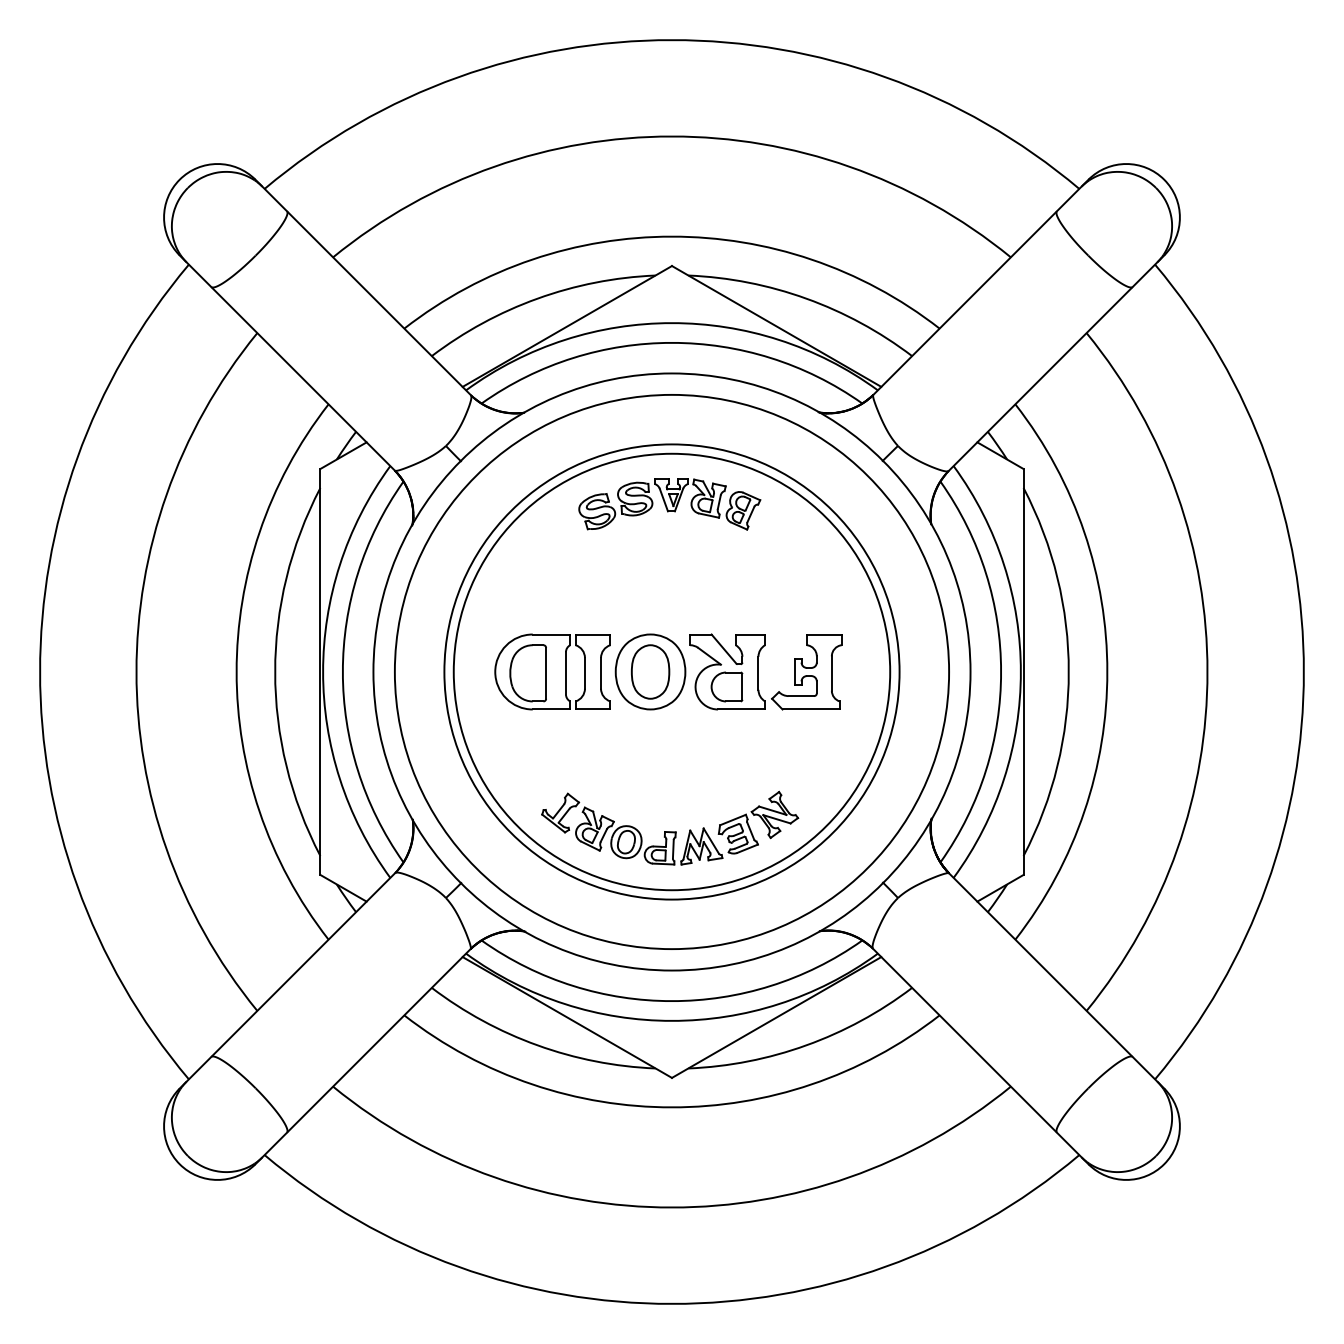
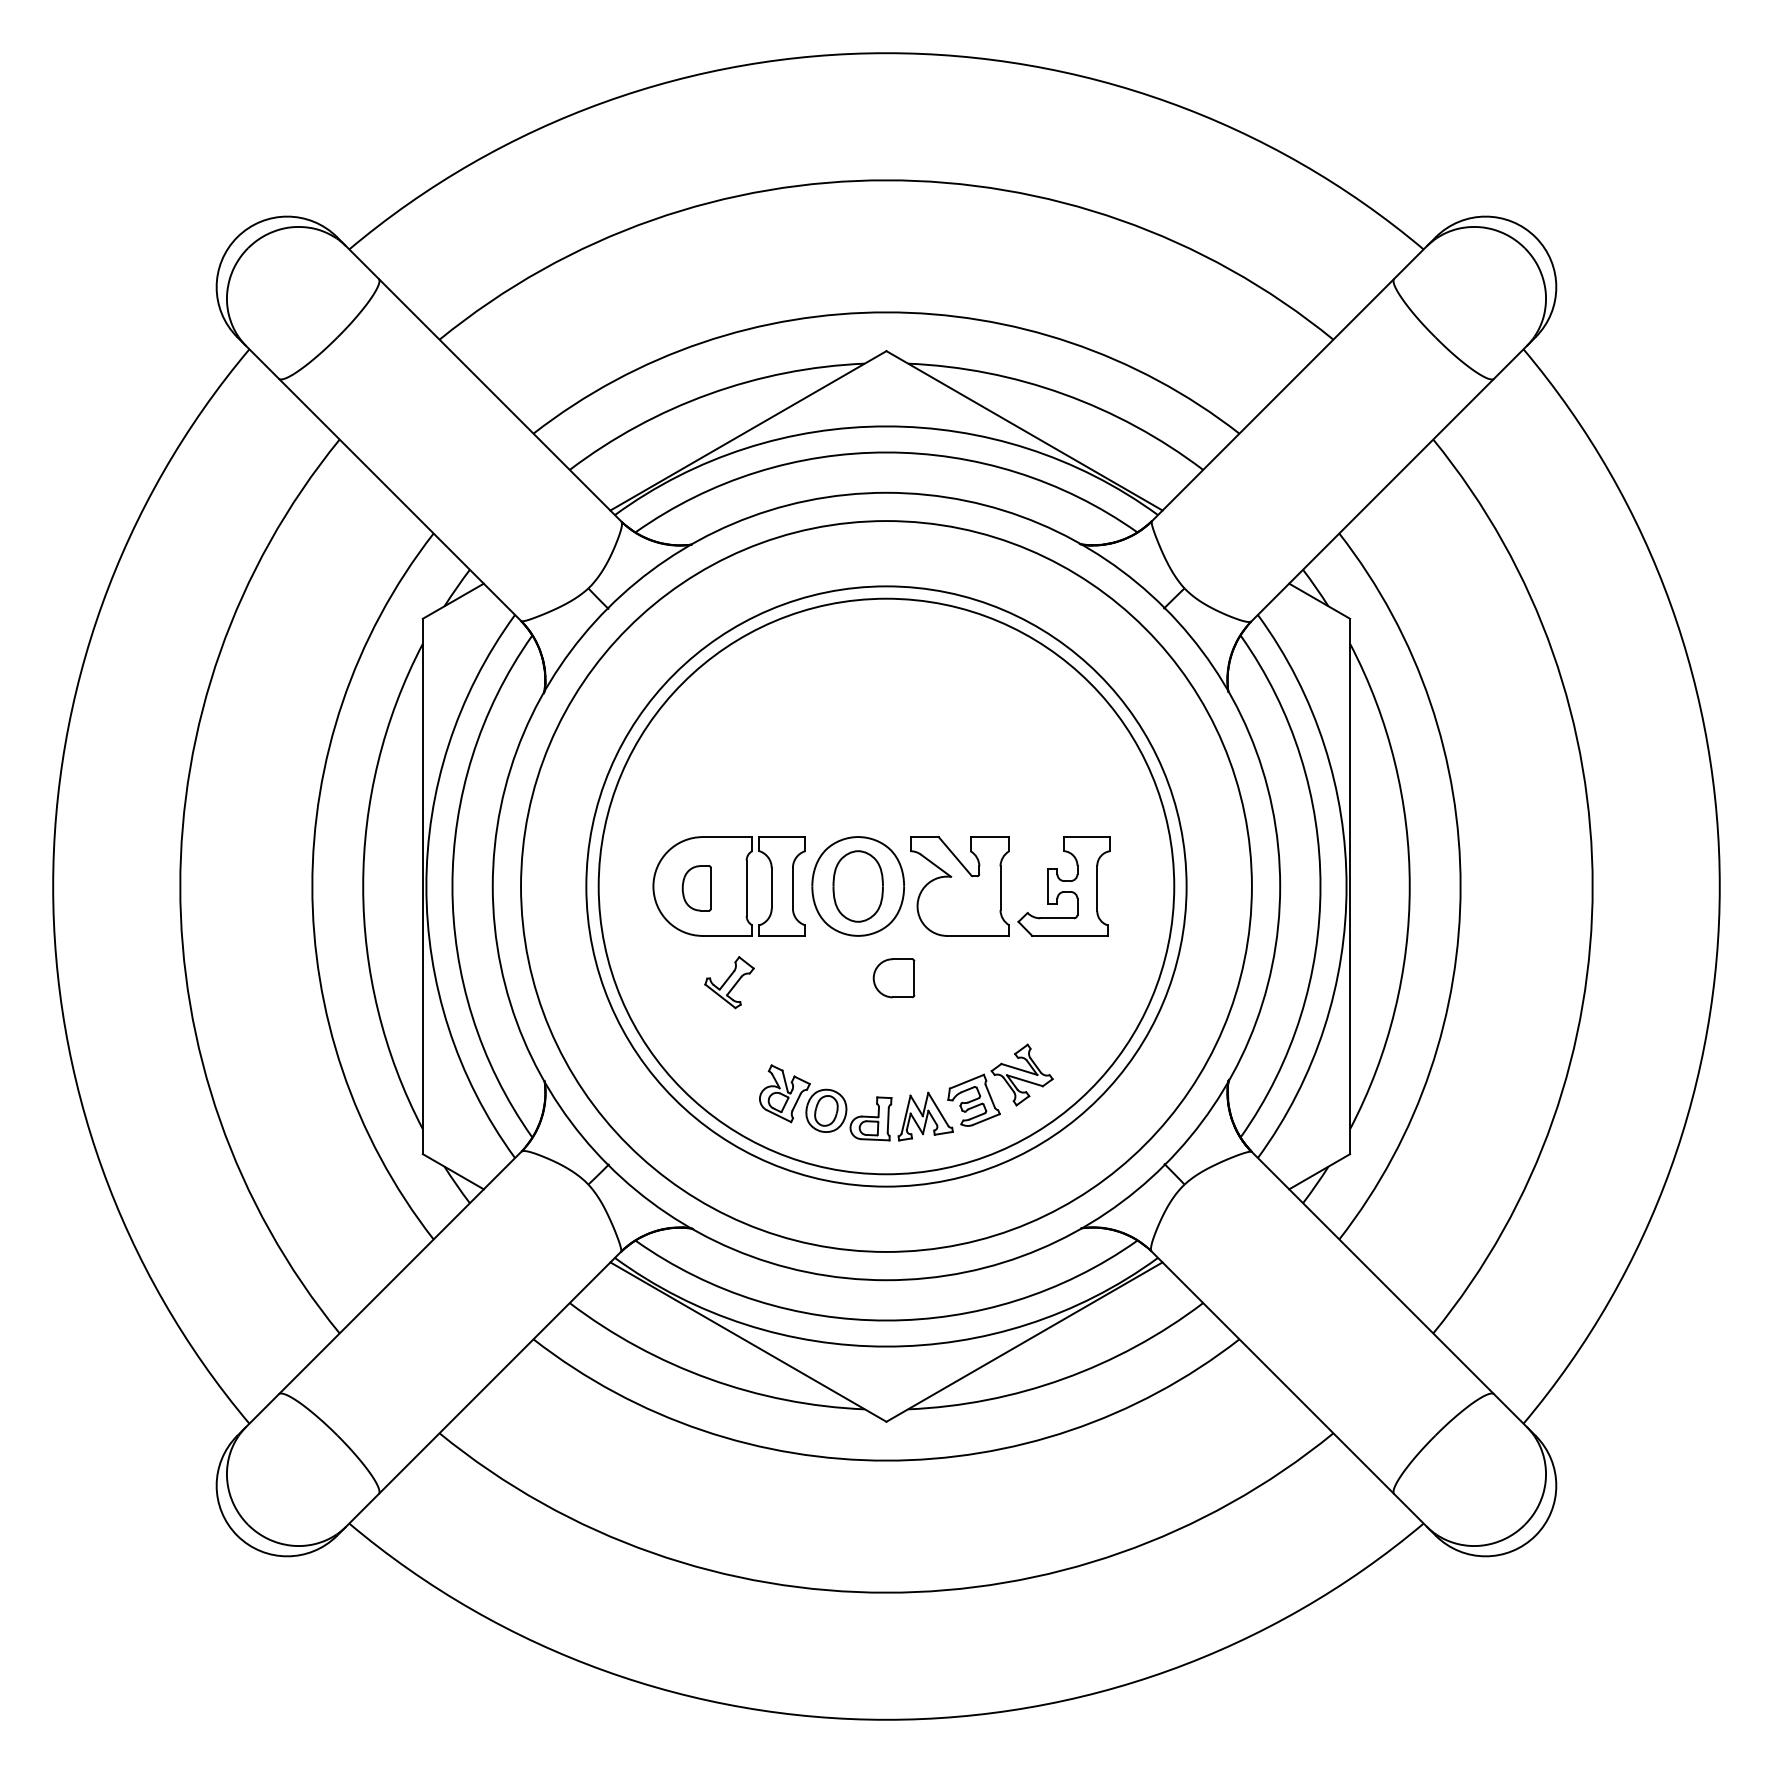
part: (669, 504) -> (883, 665), removed
part: (527, 673) -> (696, 888), size x0.6
part: (726, 687) -> (893, 978), moved
part: (560, 813) -> (729, 982), moved

